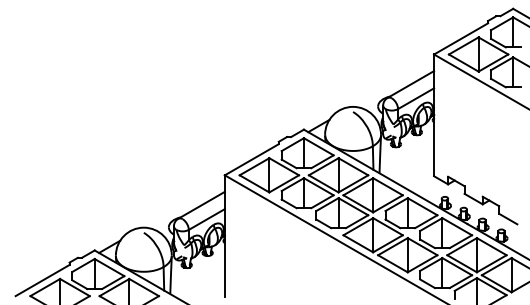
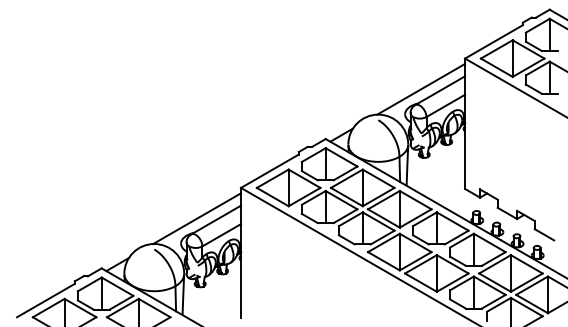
line: (393, 82) -> (421, 88), added
line: (184, 203) -> (197, 218), added

